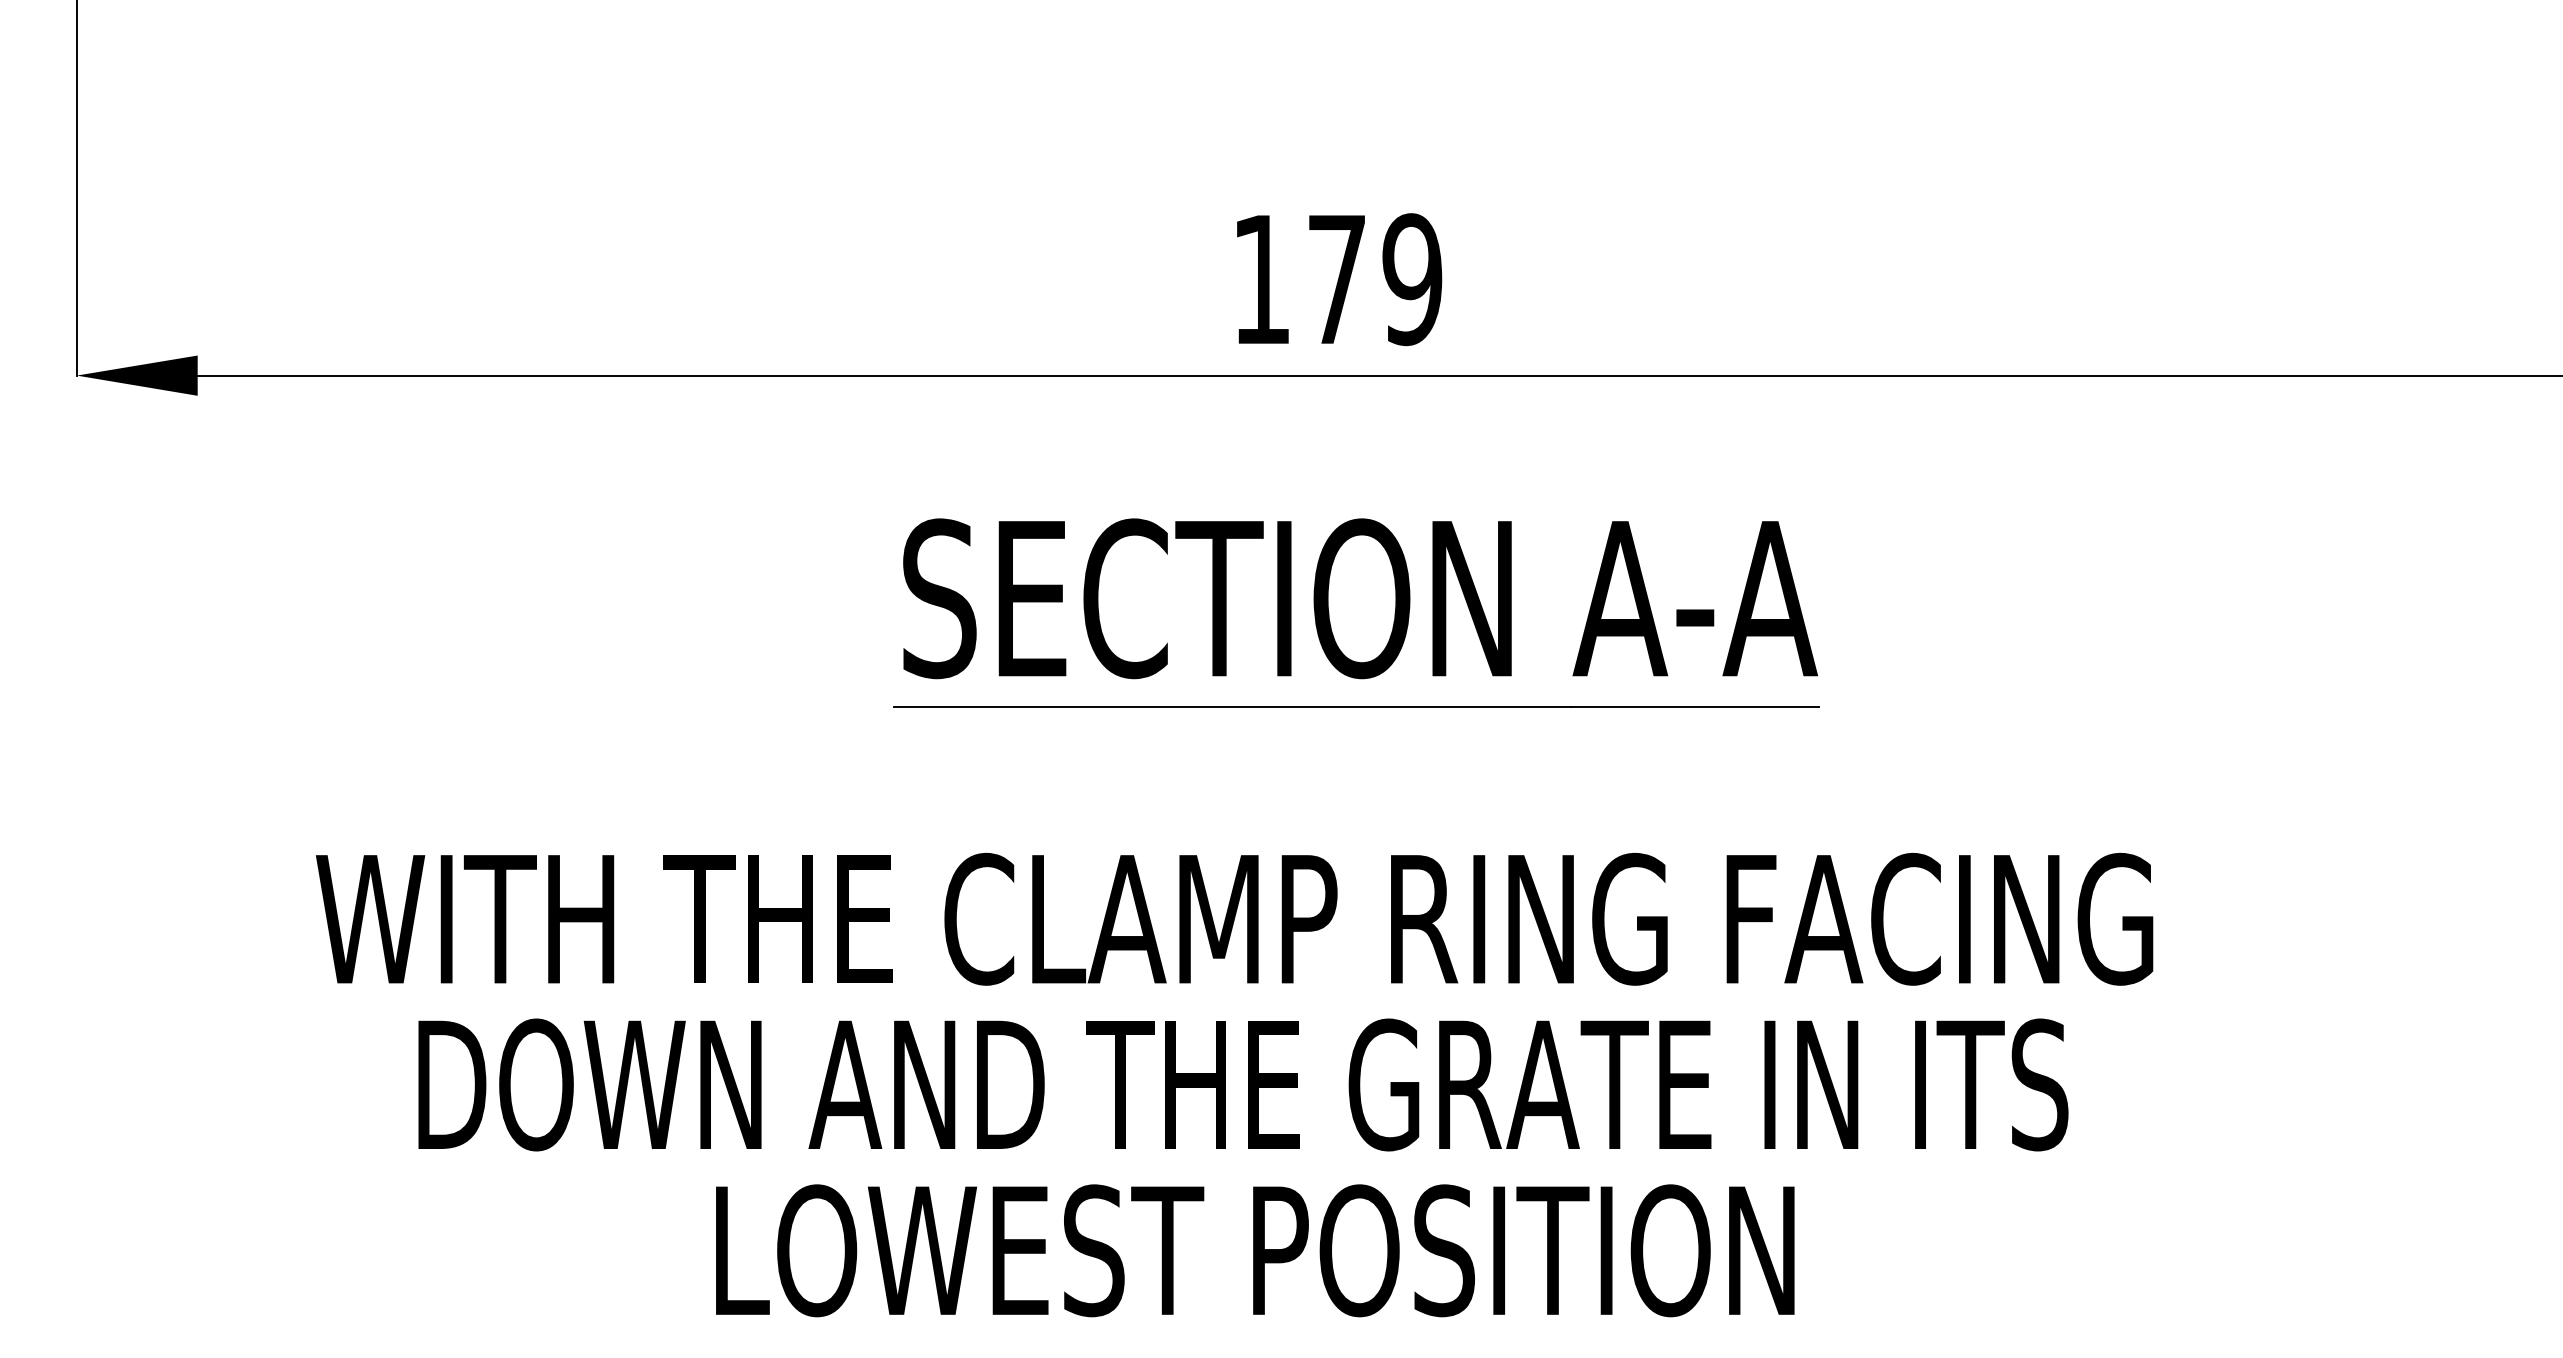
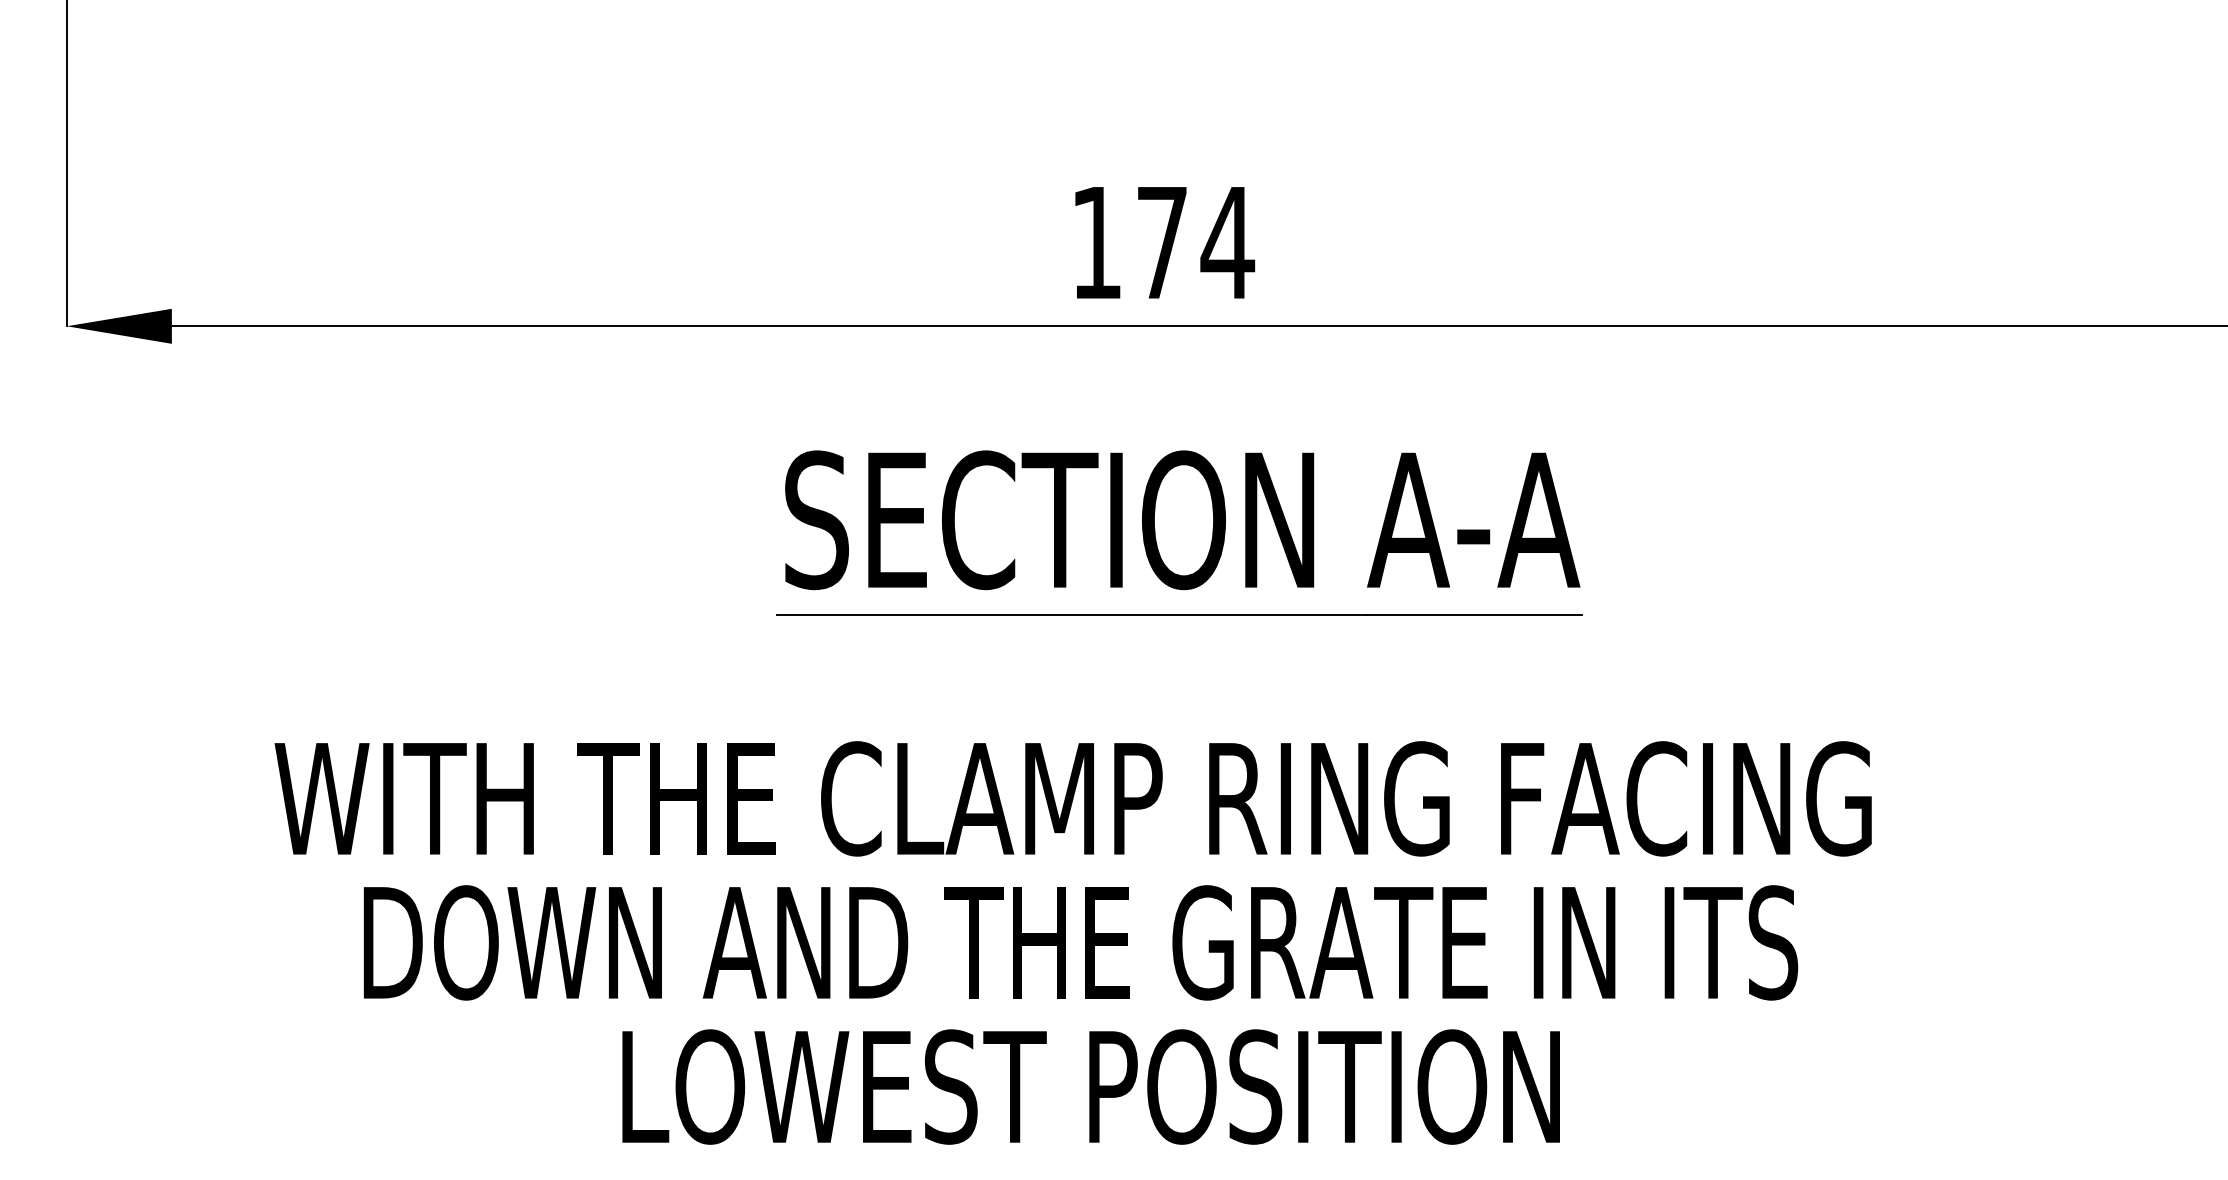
text: (1412, 279) -> (1227, 242), 179 -> 174

